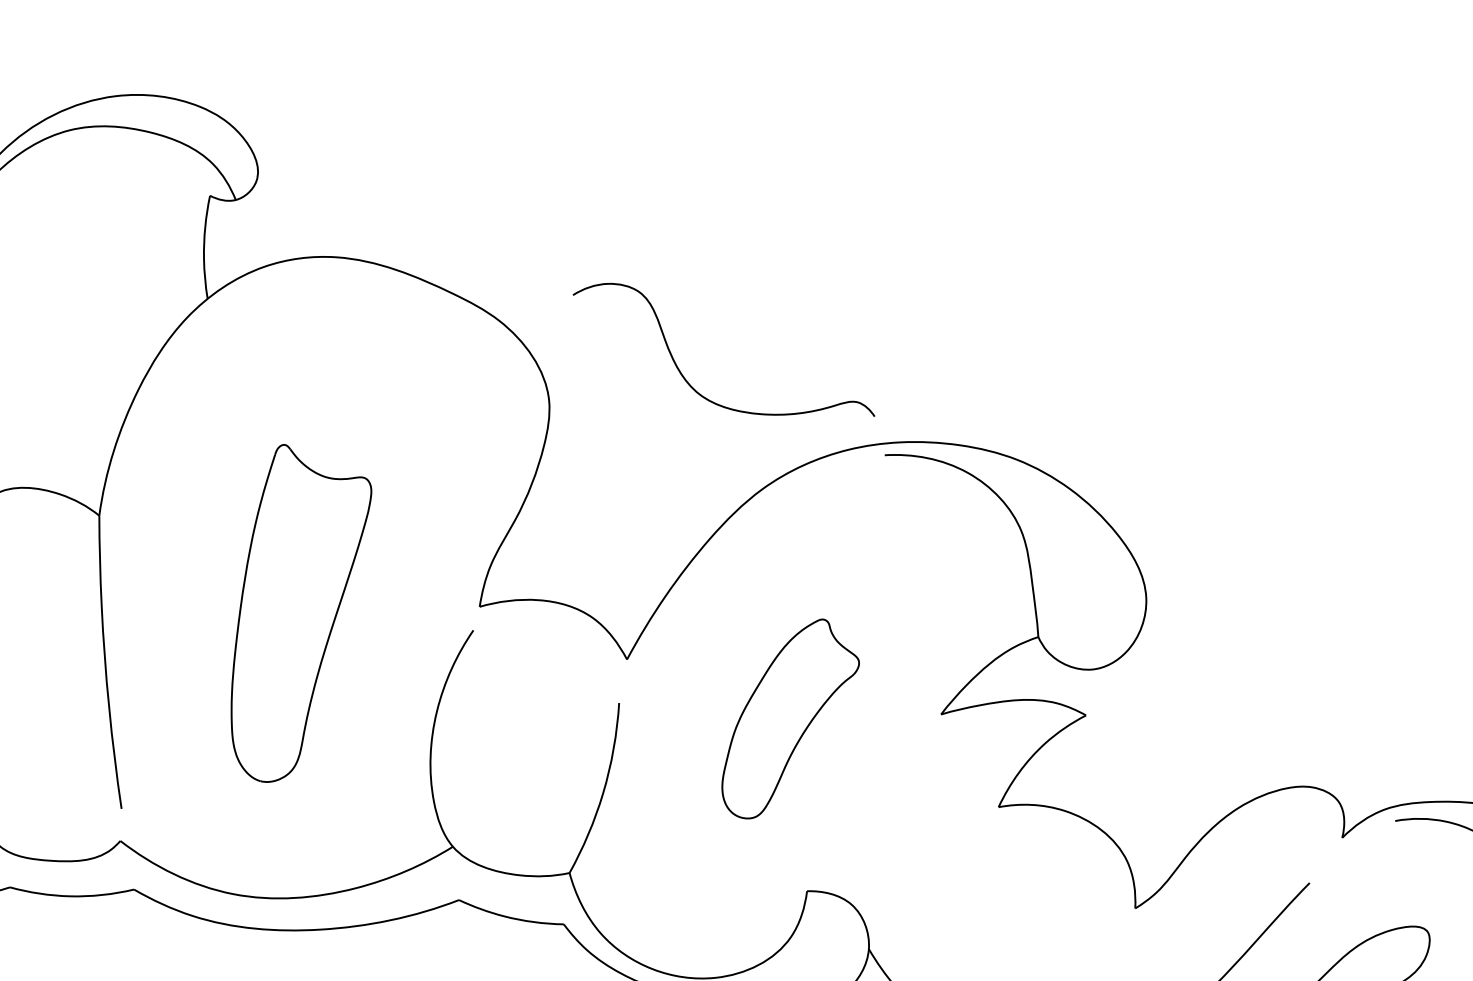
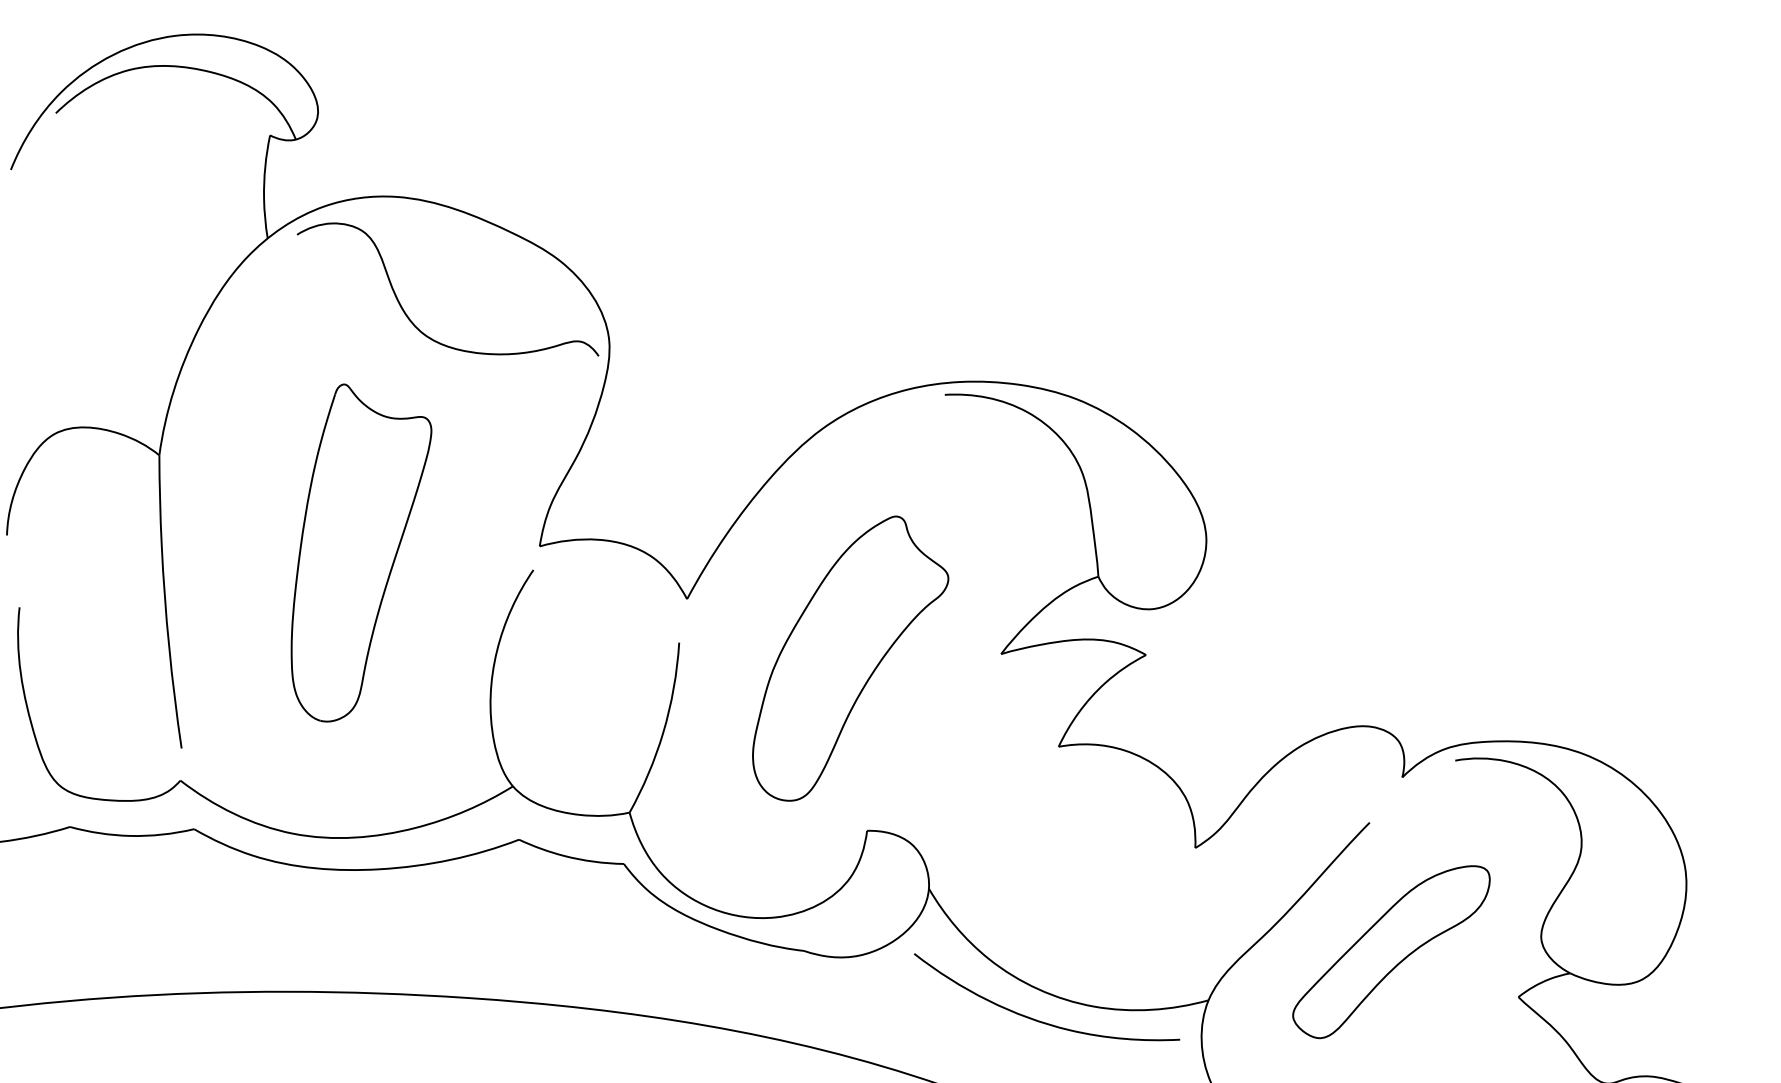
curve: (683, 374) -> (407, 314), moved
part: (790, 718) -> (850, 658), size x1.43

